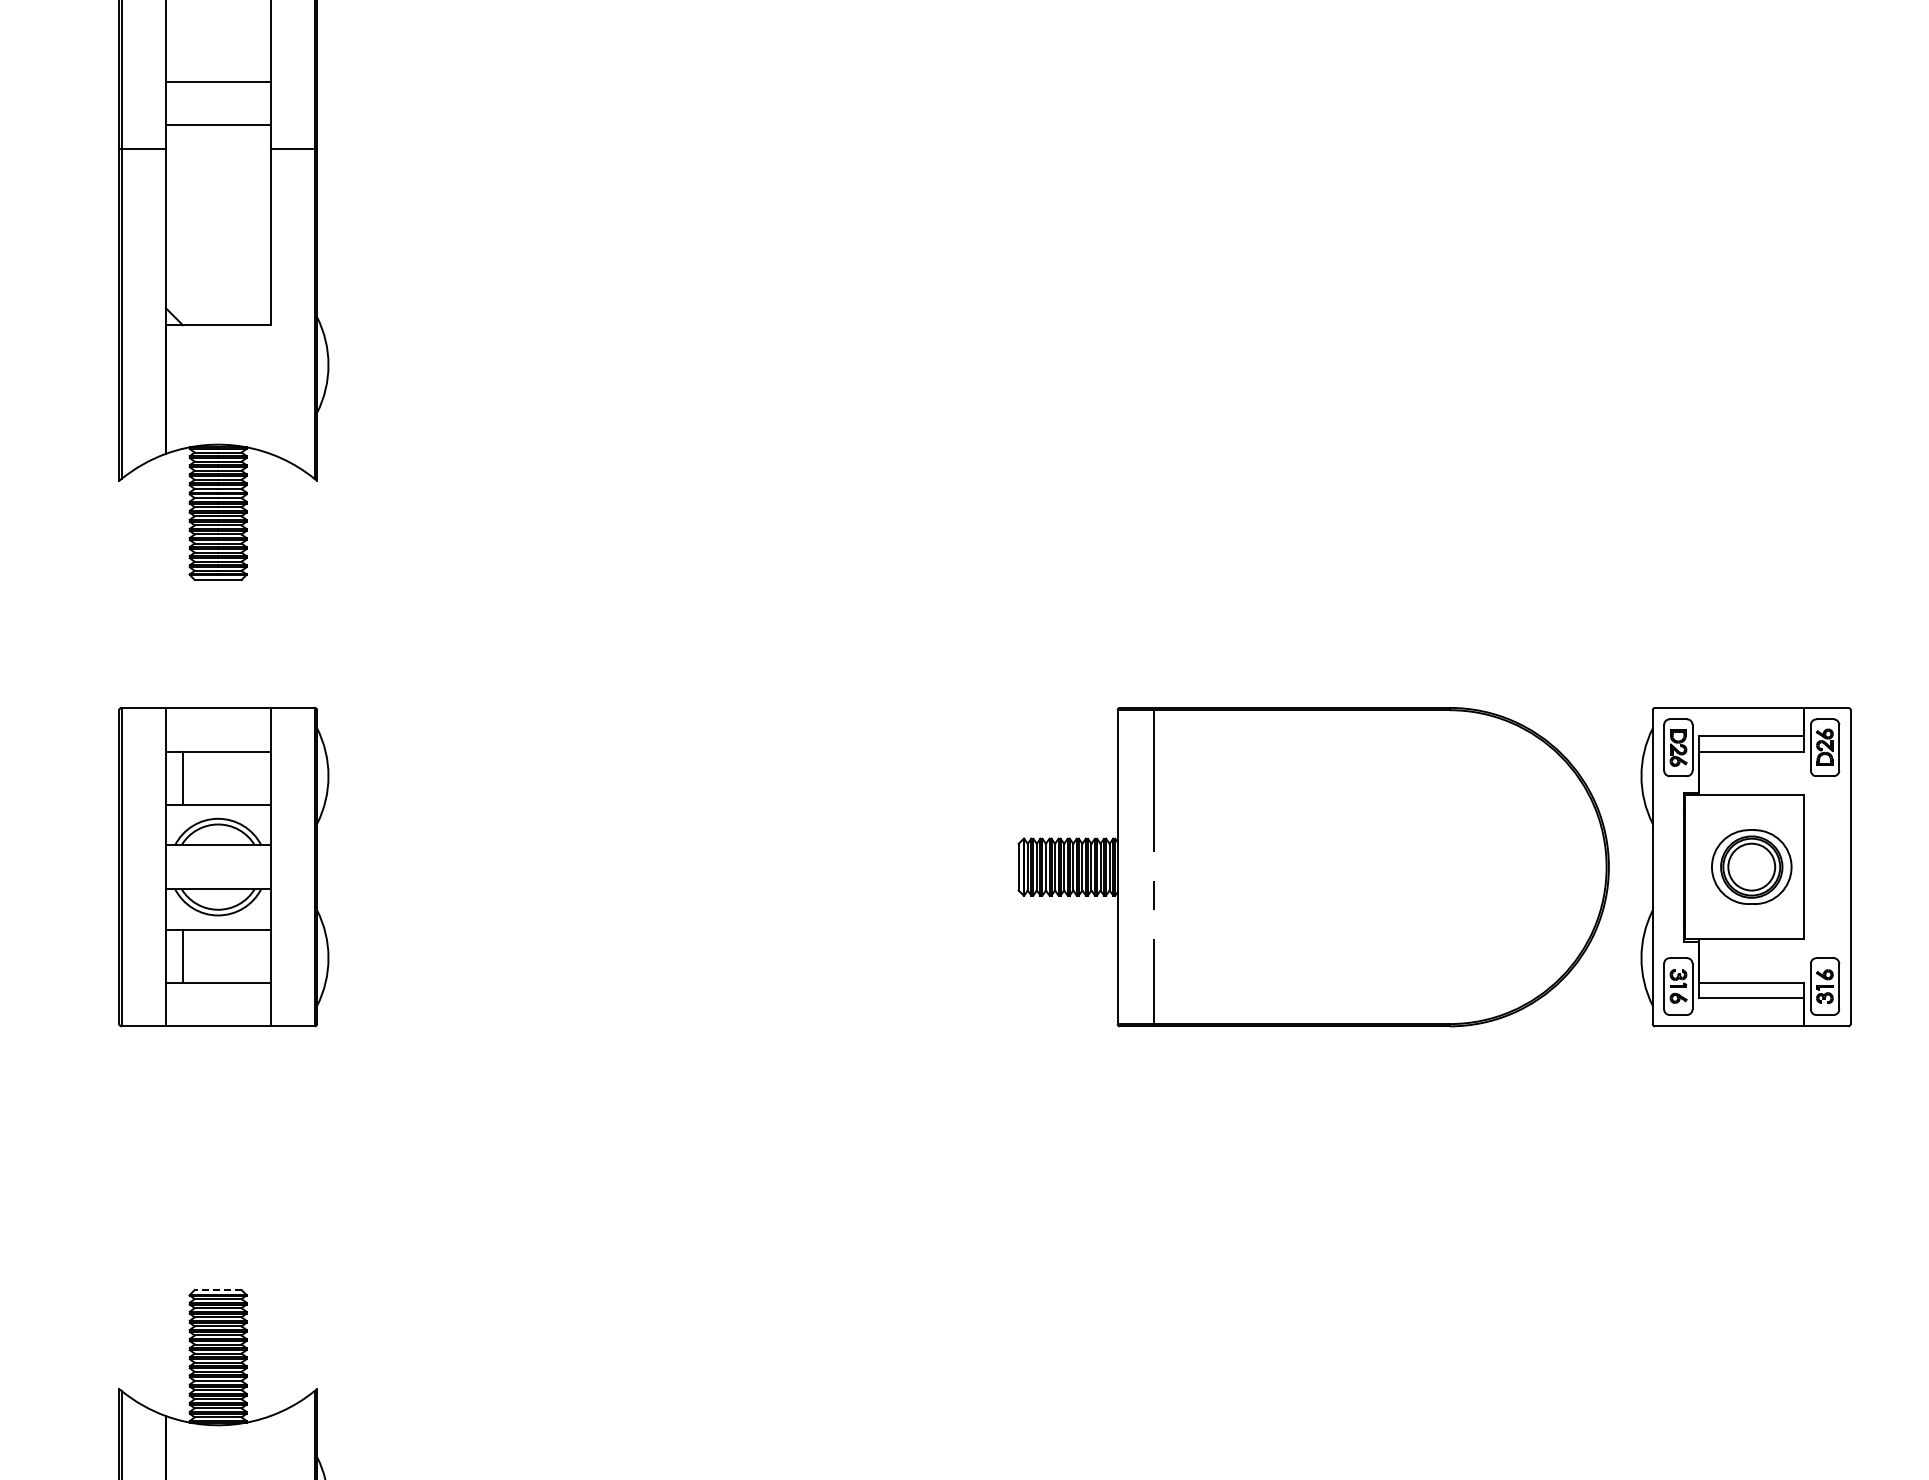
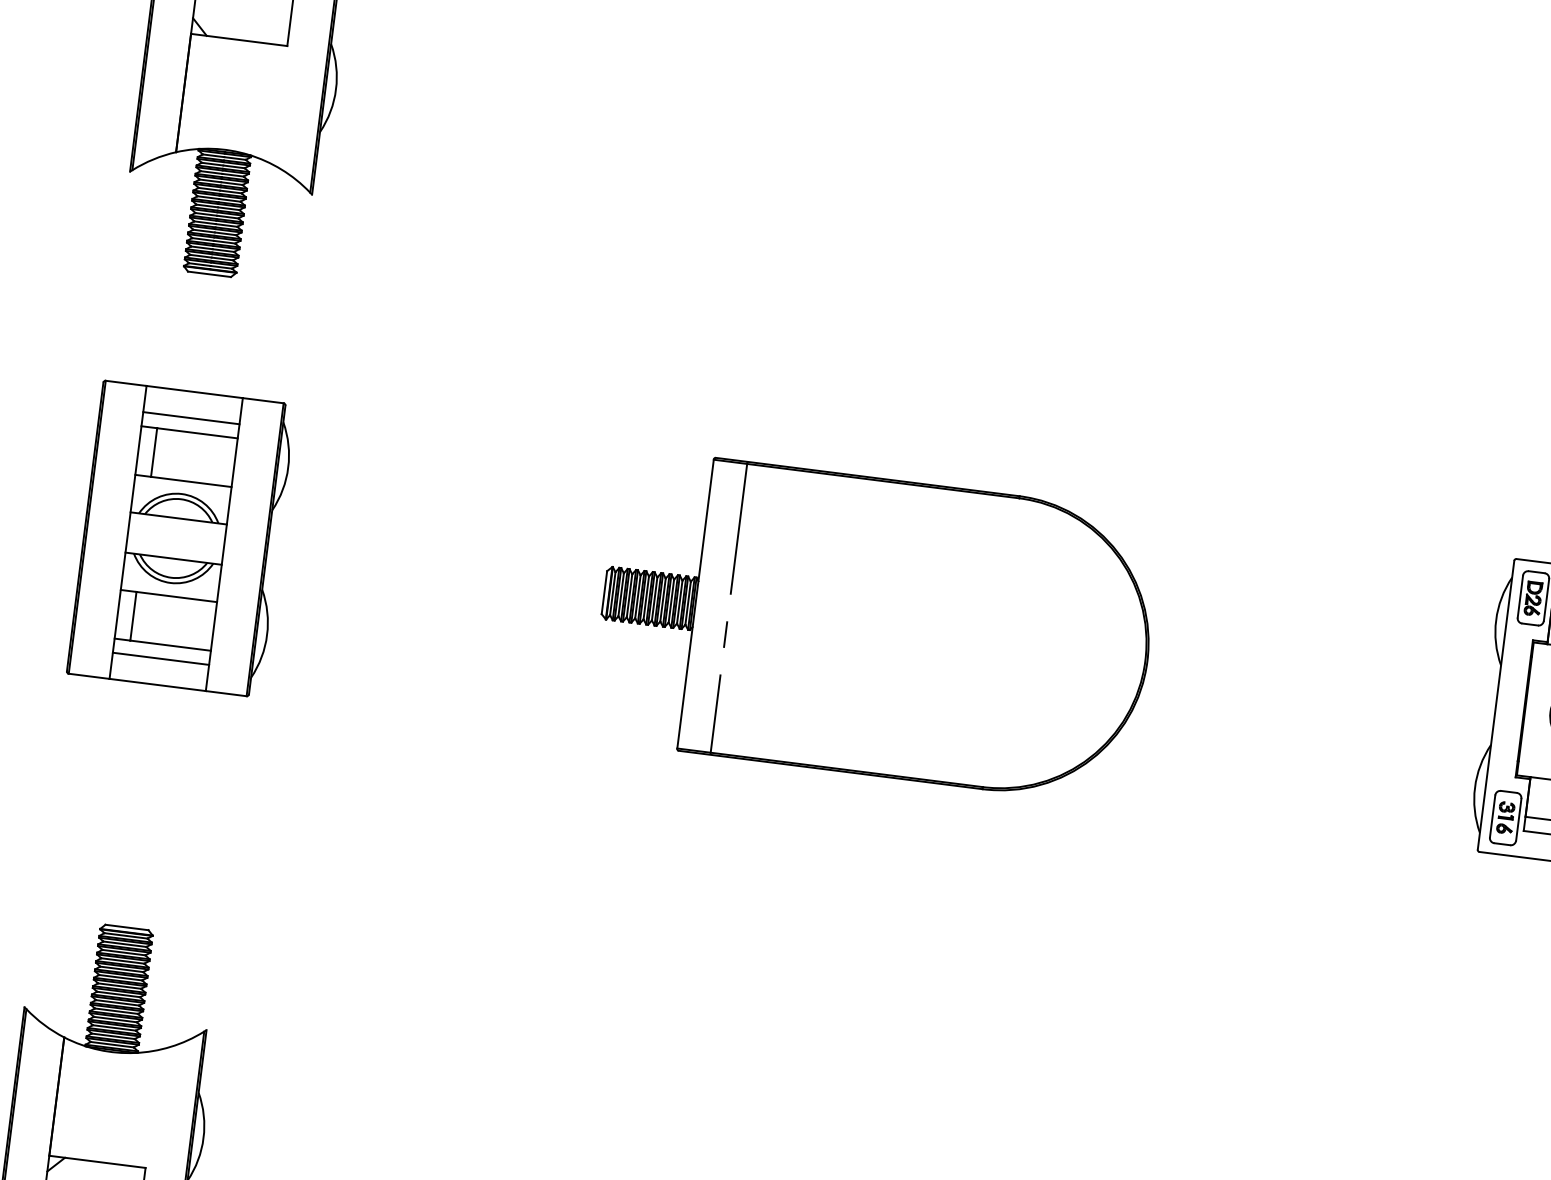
line: (217, 736) -> (190, 418), added
part: (1313, 867) -> (875, 627), moved
line: (217, 997) -> (160, 658), added
line: (217, 1289) -> (126, 926), dashed -> solid

